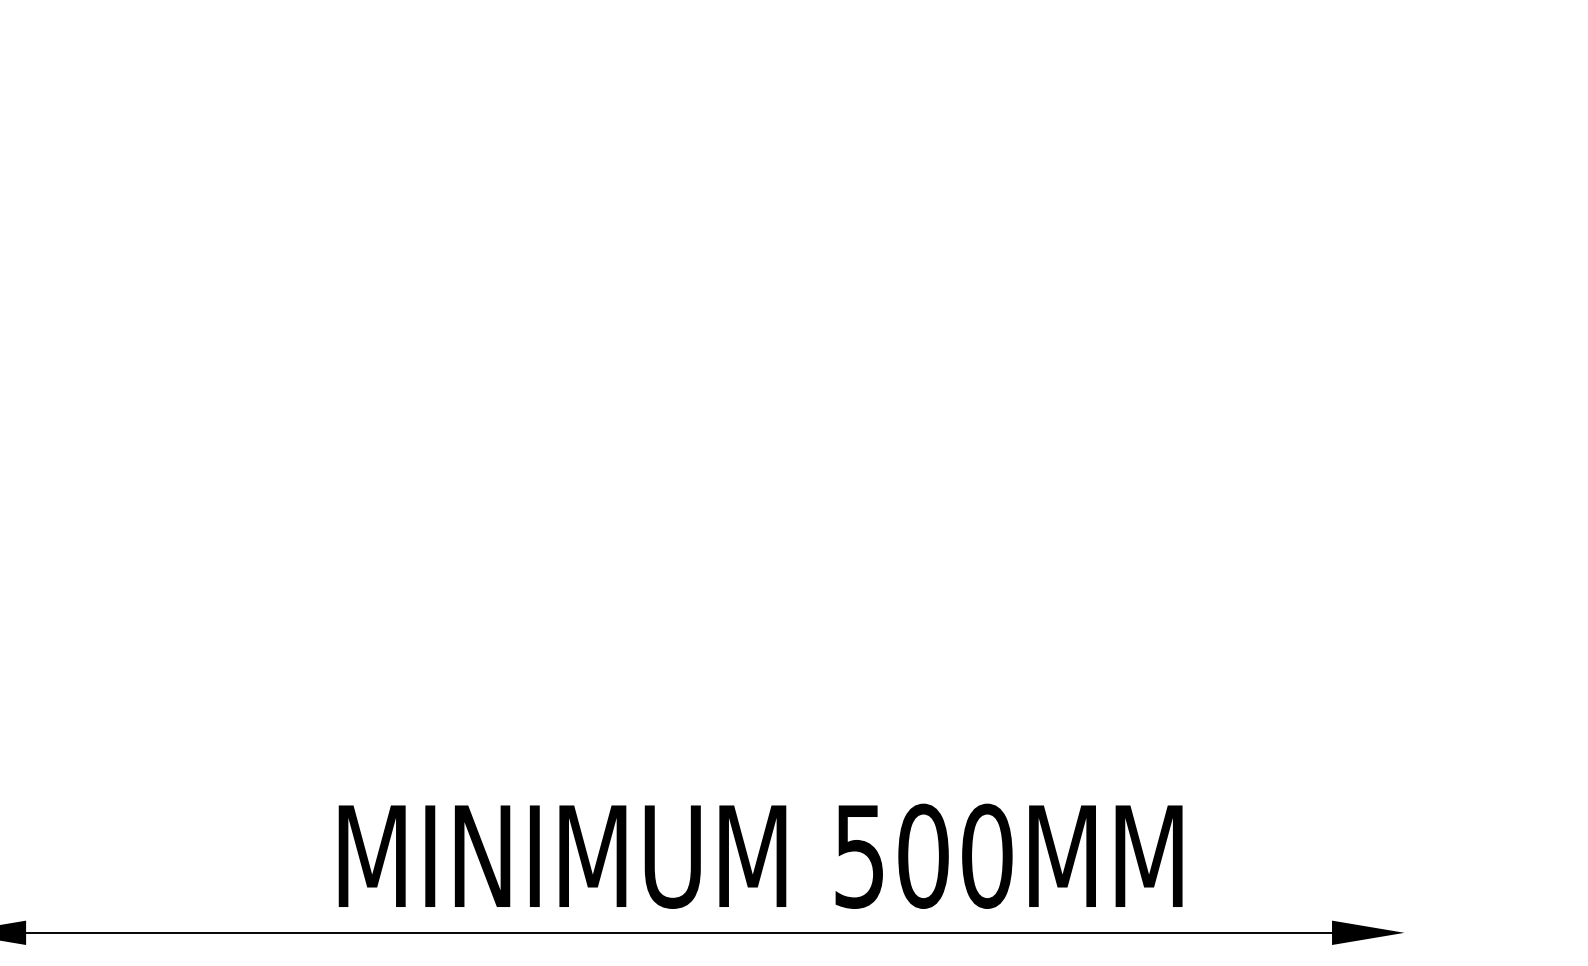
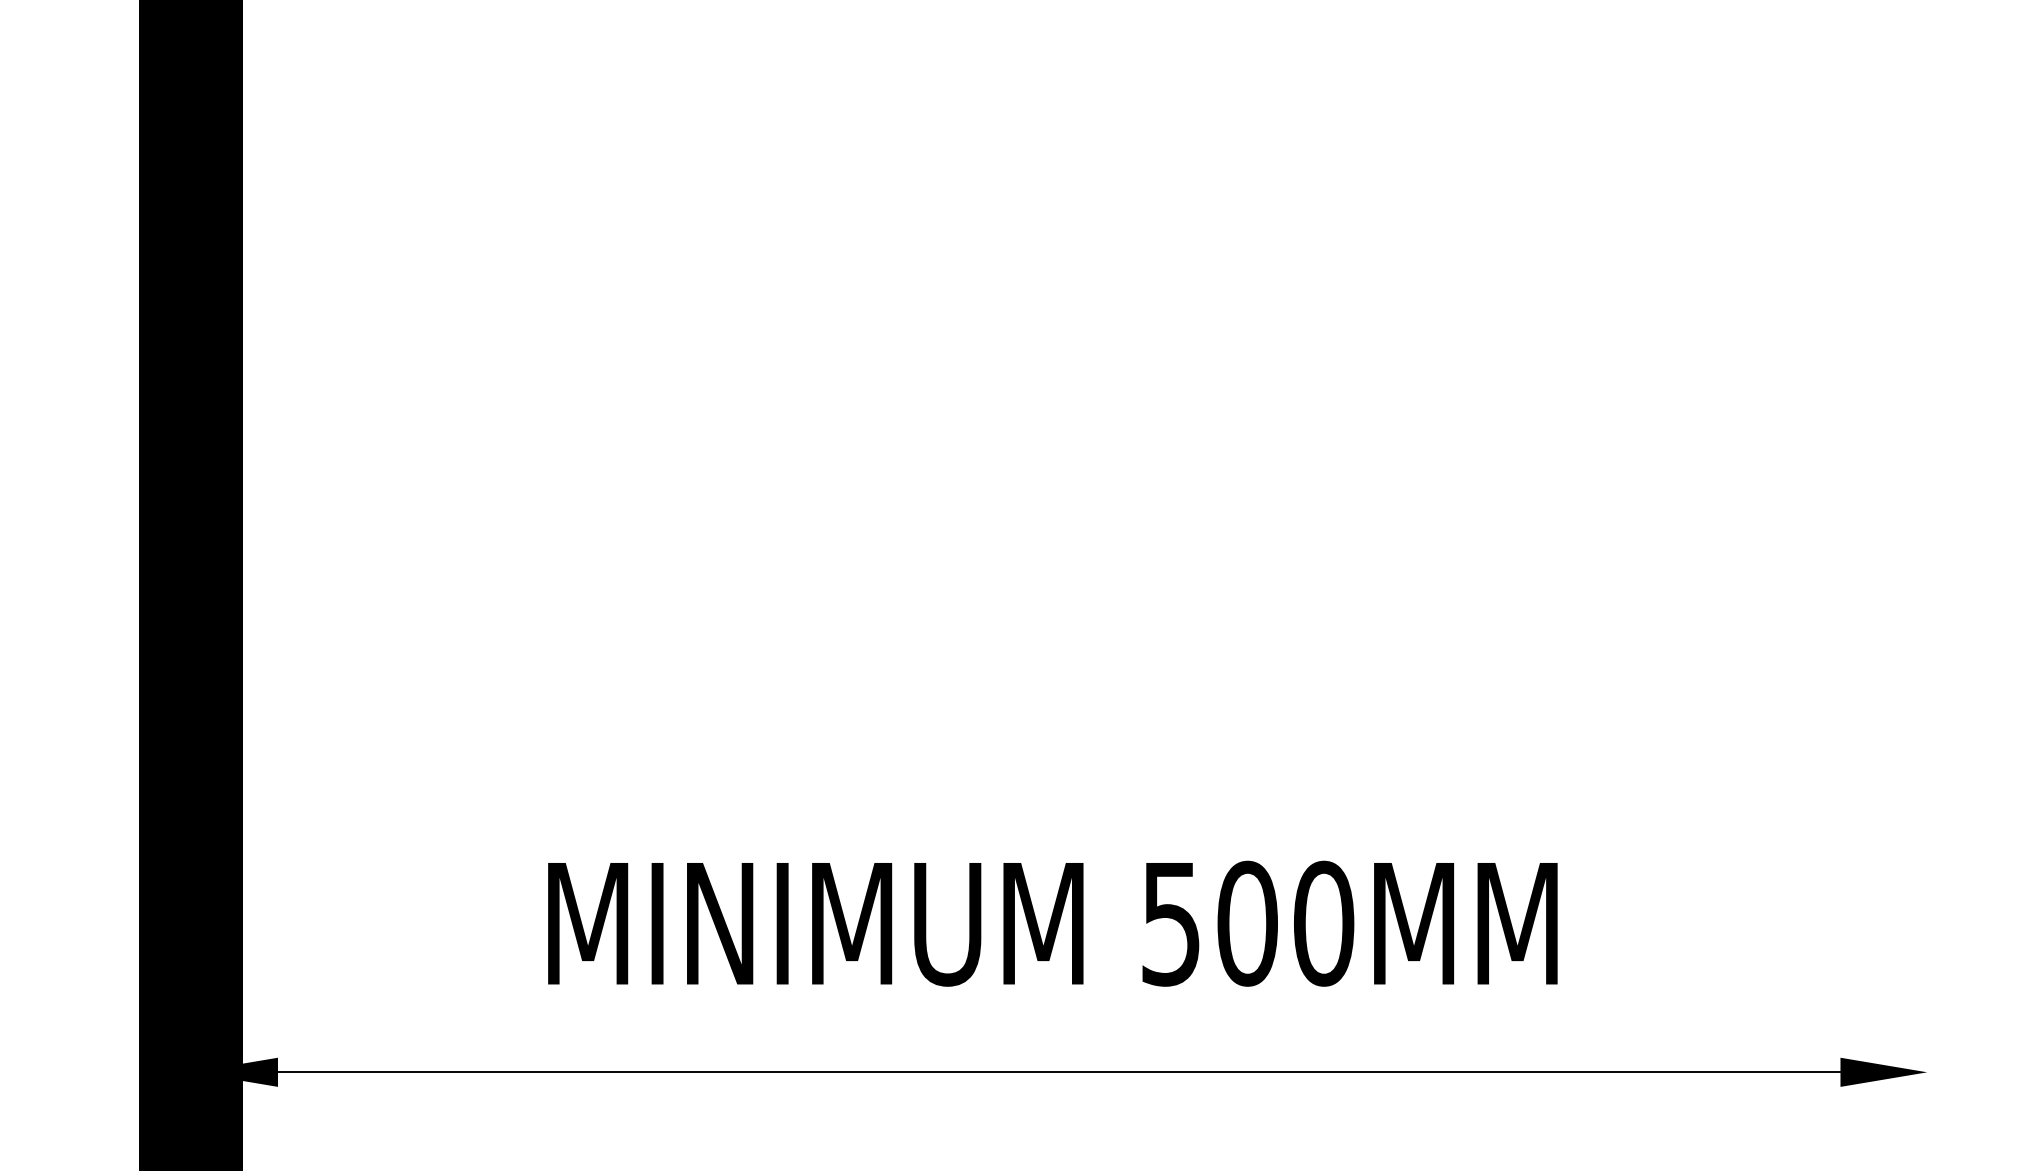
text: (760, 856) -> (1052, 923), moved

